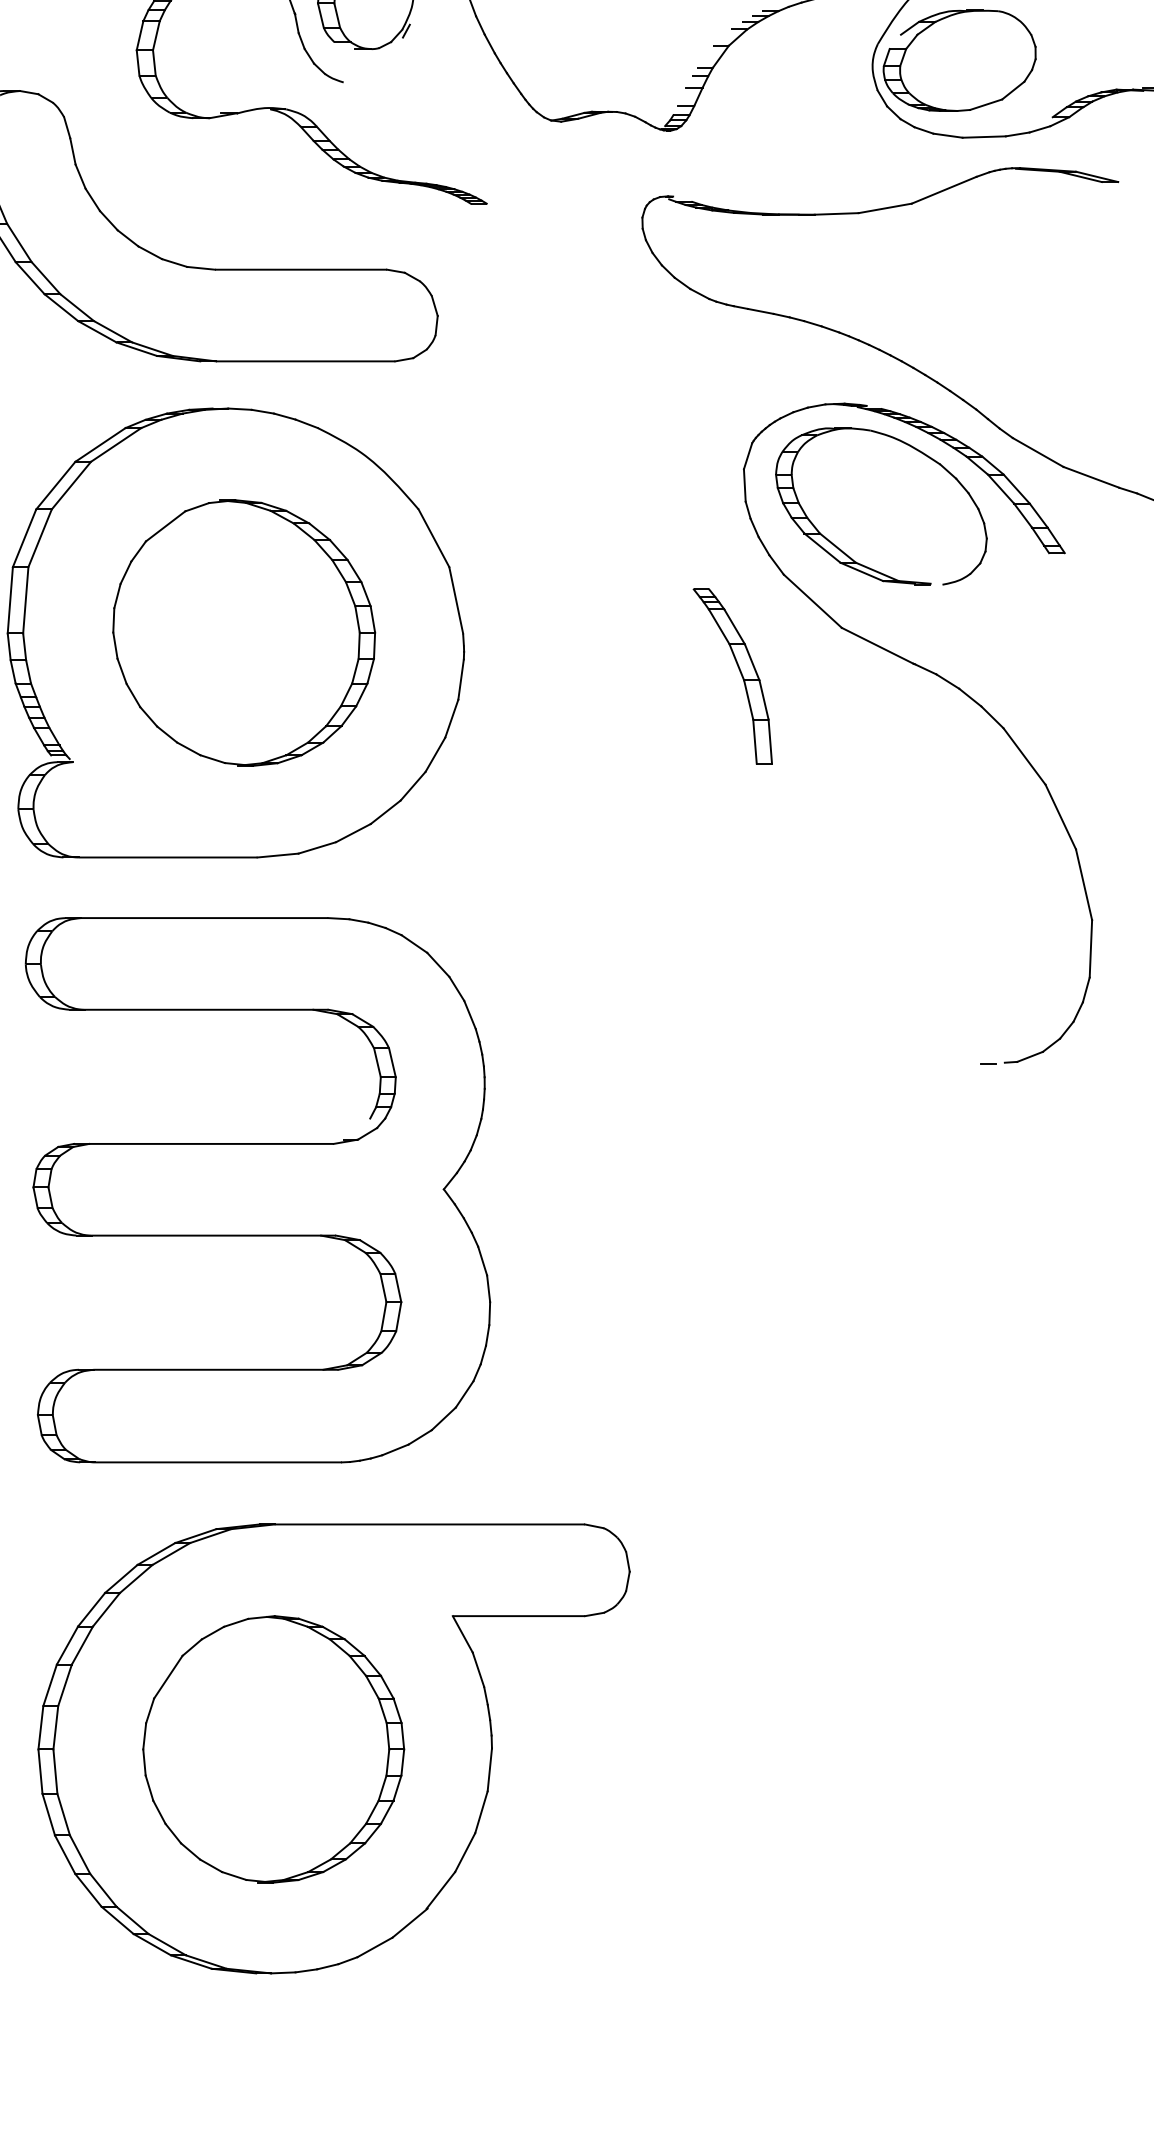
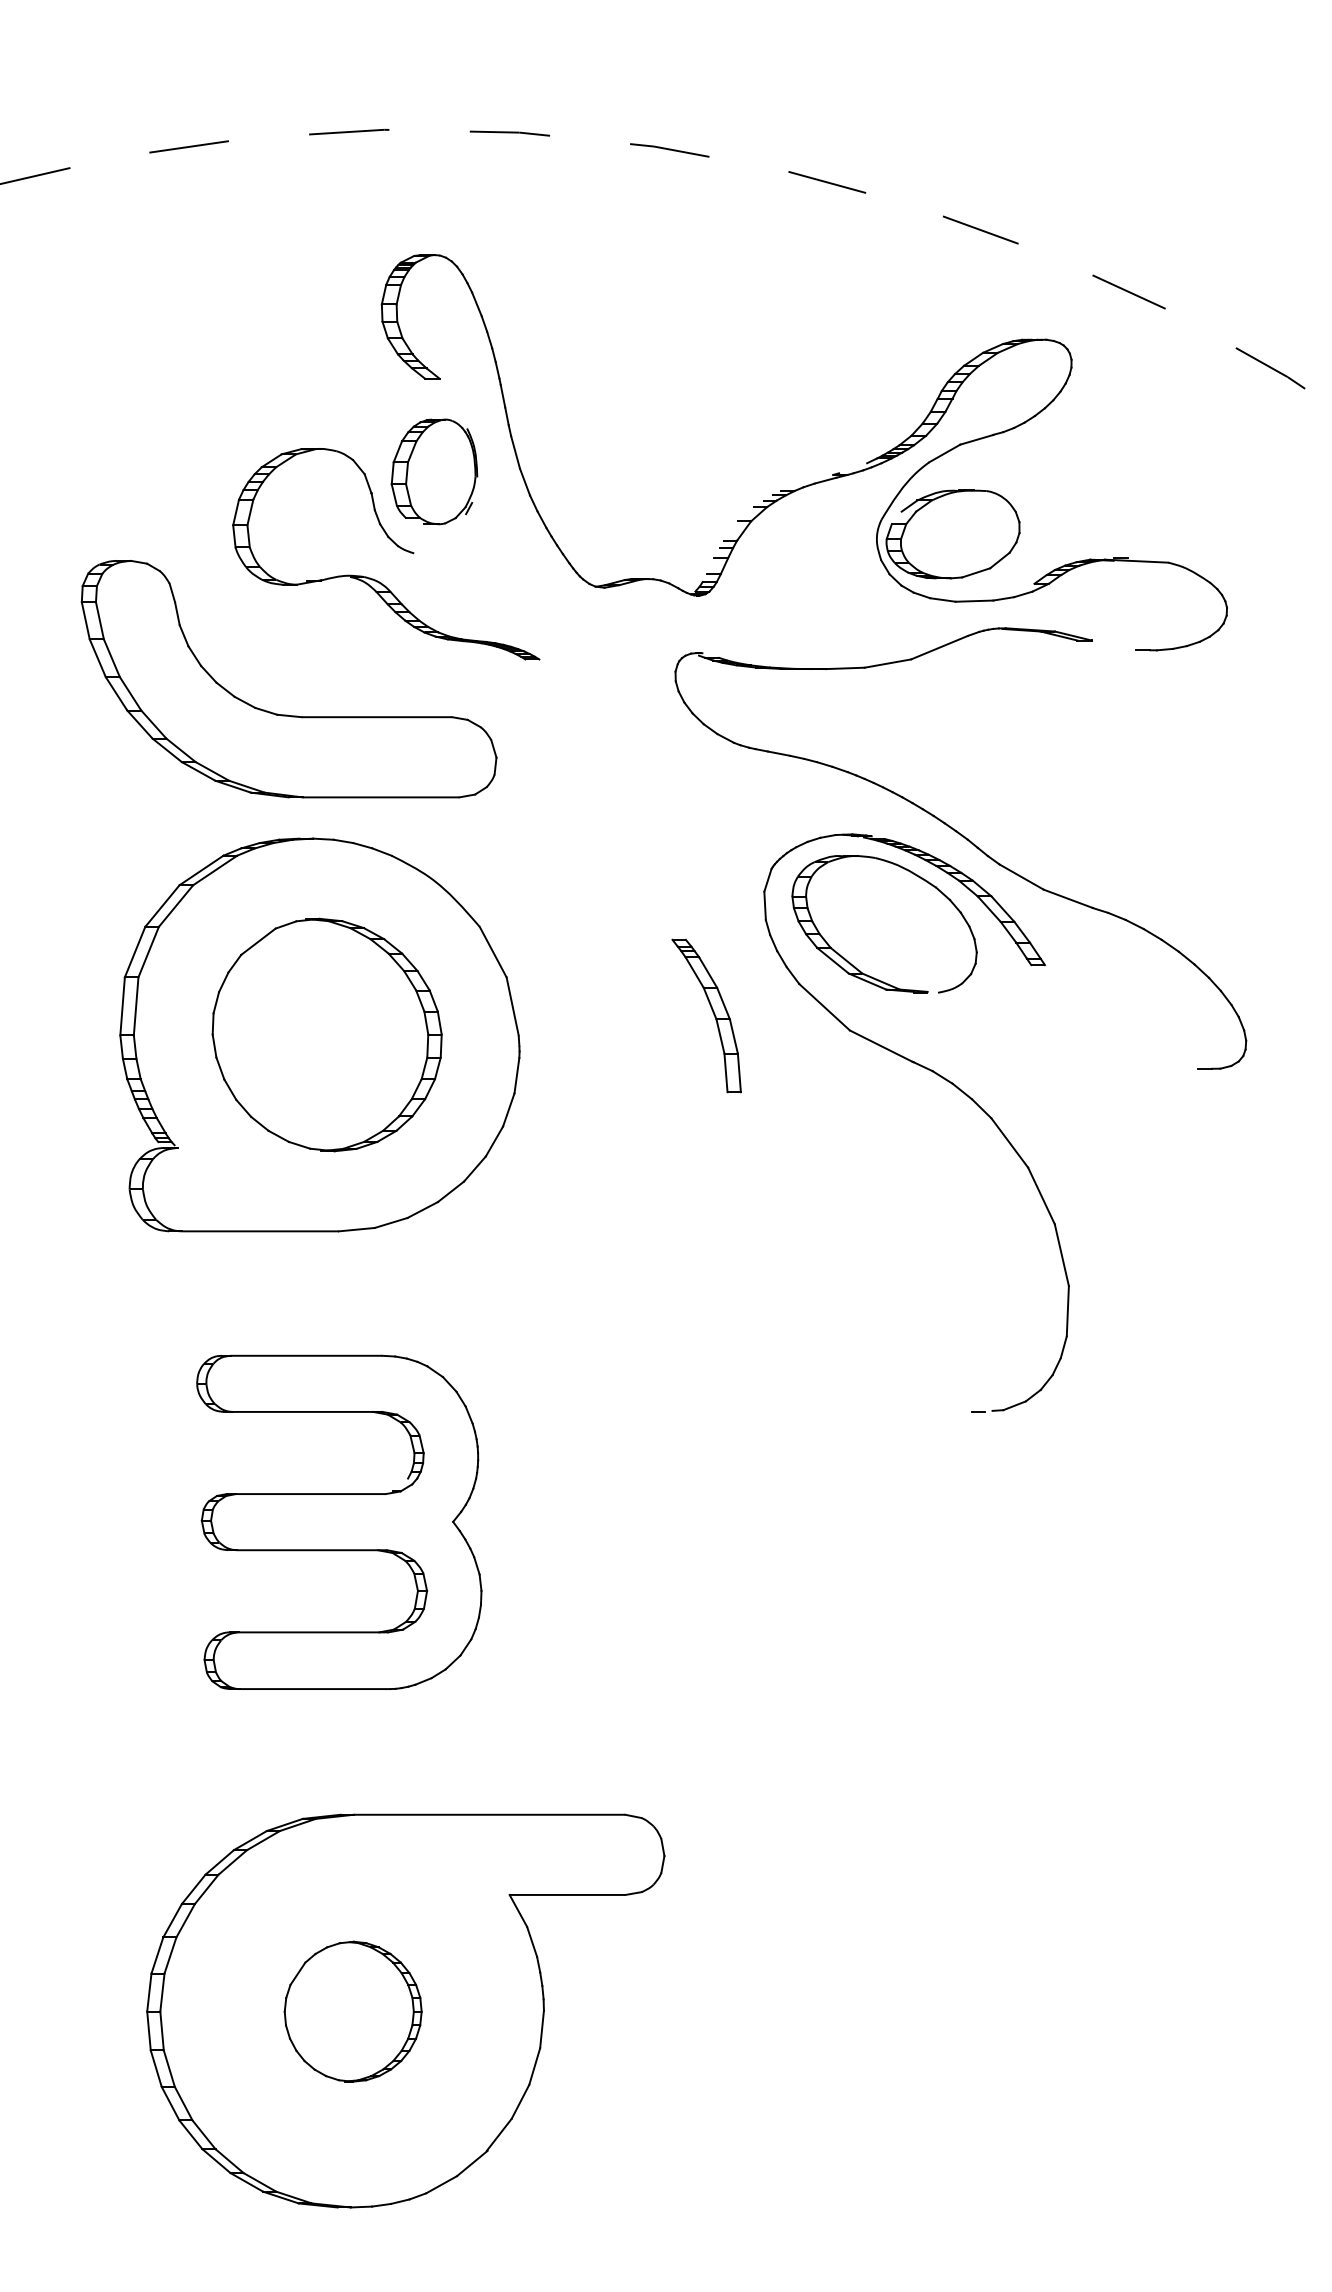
part: (739, 672) -> (712, 1012), moved
part: (258, 1190) -> (339, 1522), size x0.7
part: (274, 1749) -> (353, 2011), size x0.6

